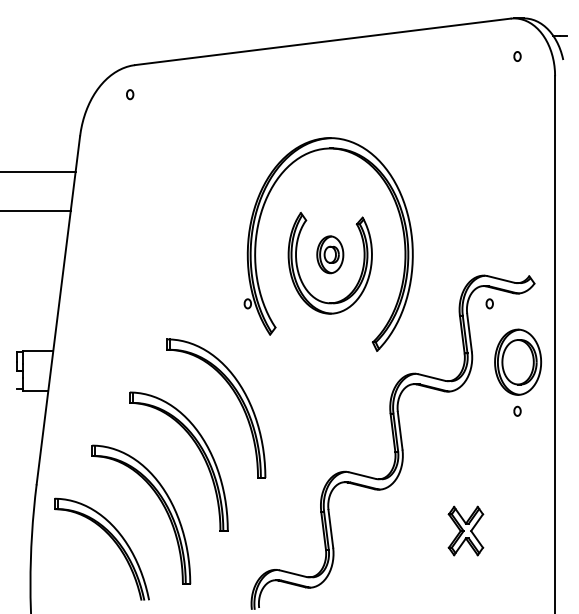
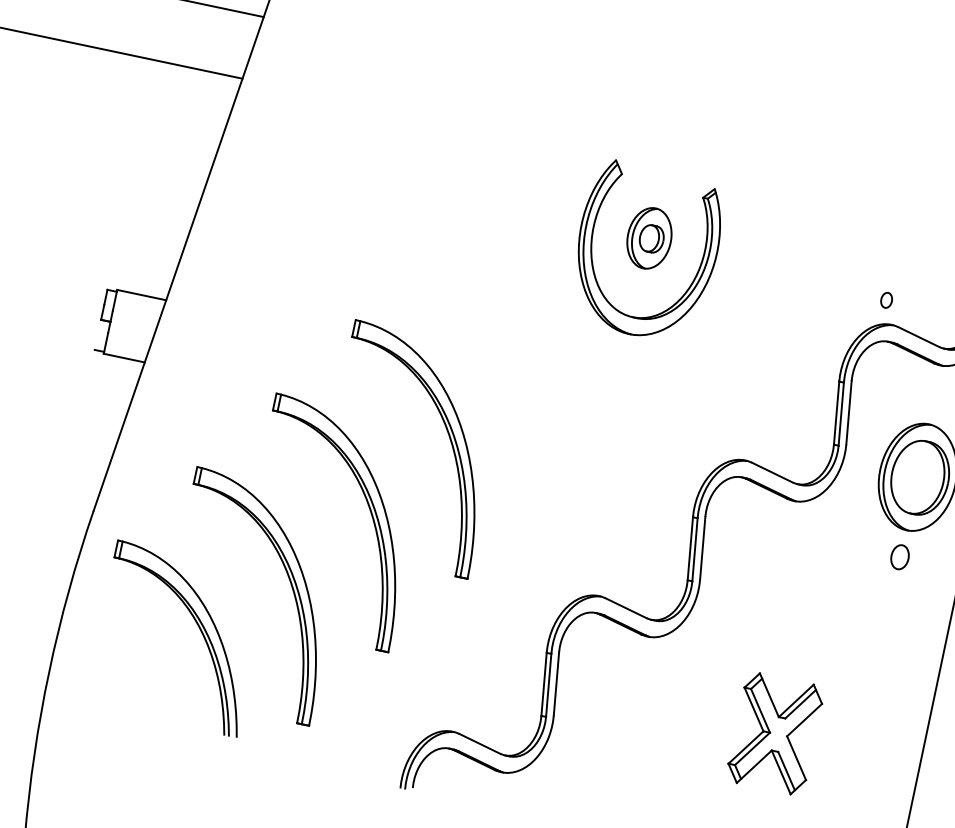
part: (257, 237) -> (537, 185), removed
part: (489, 303) -> (886, 299), moved
part: (517, 410) -> (900, 555), size x1.6
part: (465, 530) -> (774, 732), size x1.4

